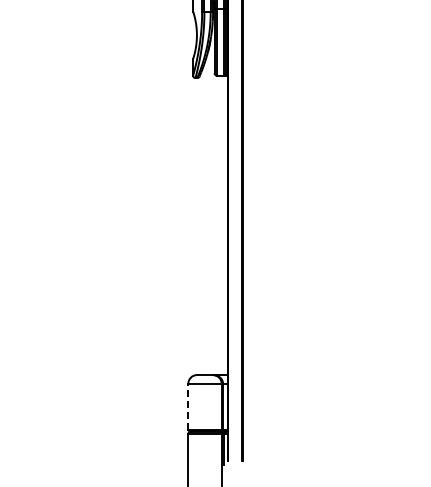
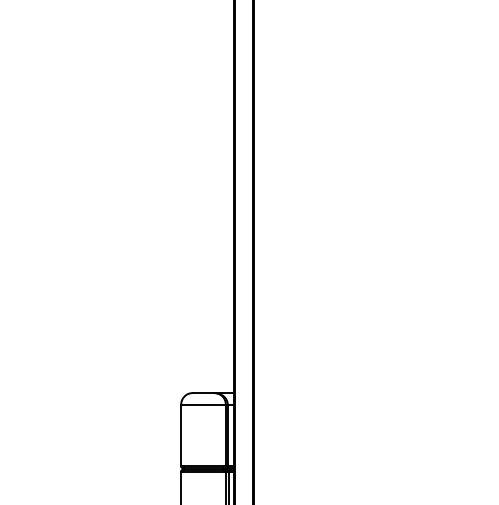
line: (188, 406) -> (181, 435), dashed -> solid

